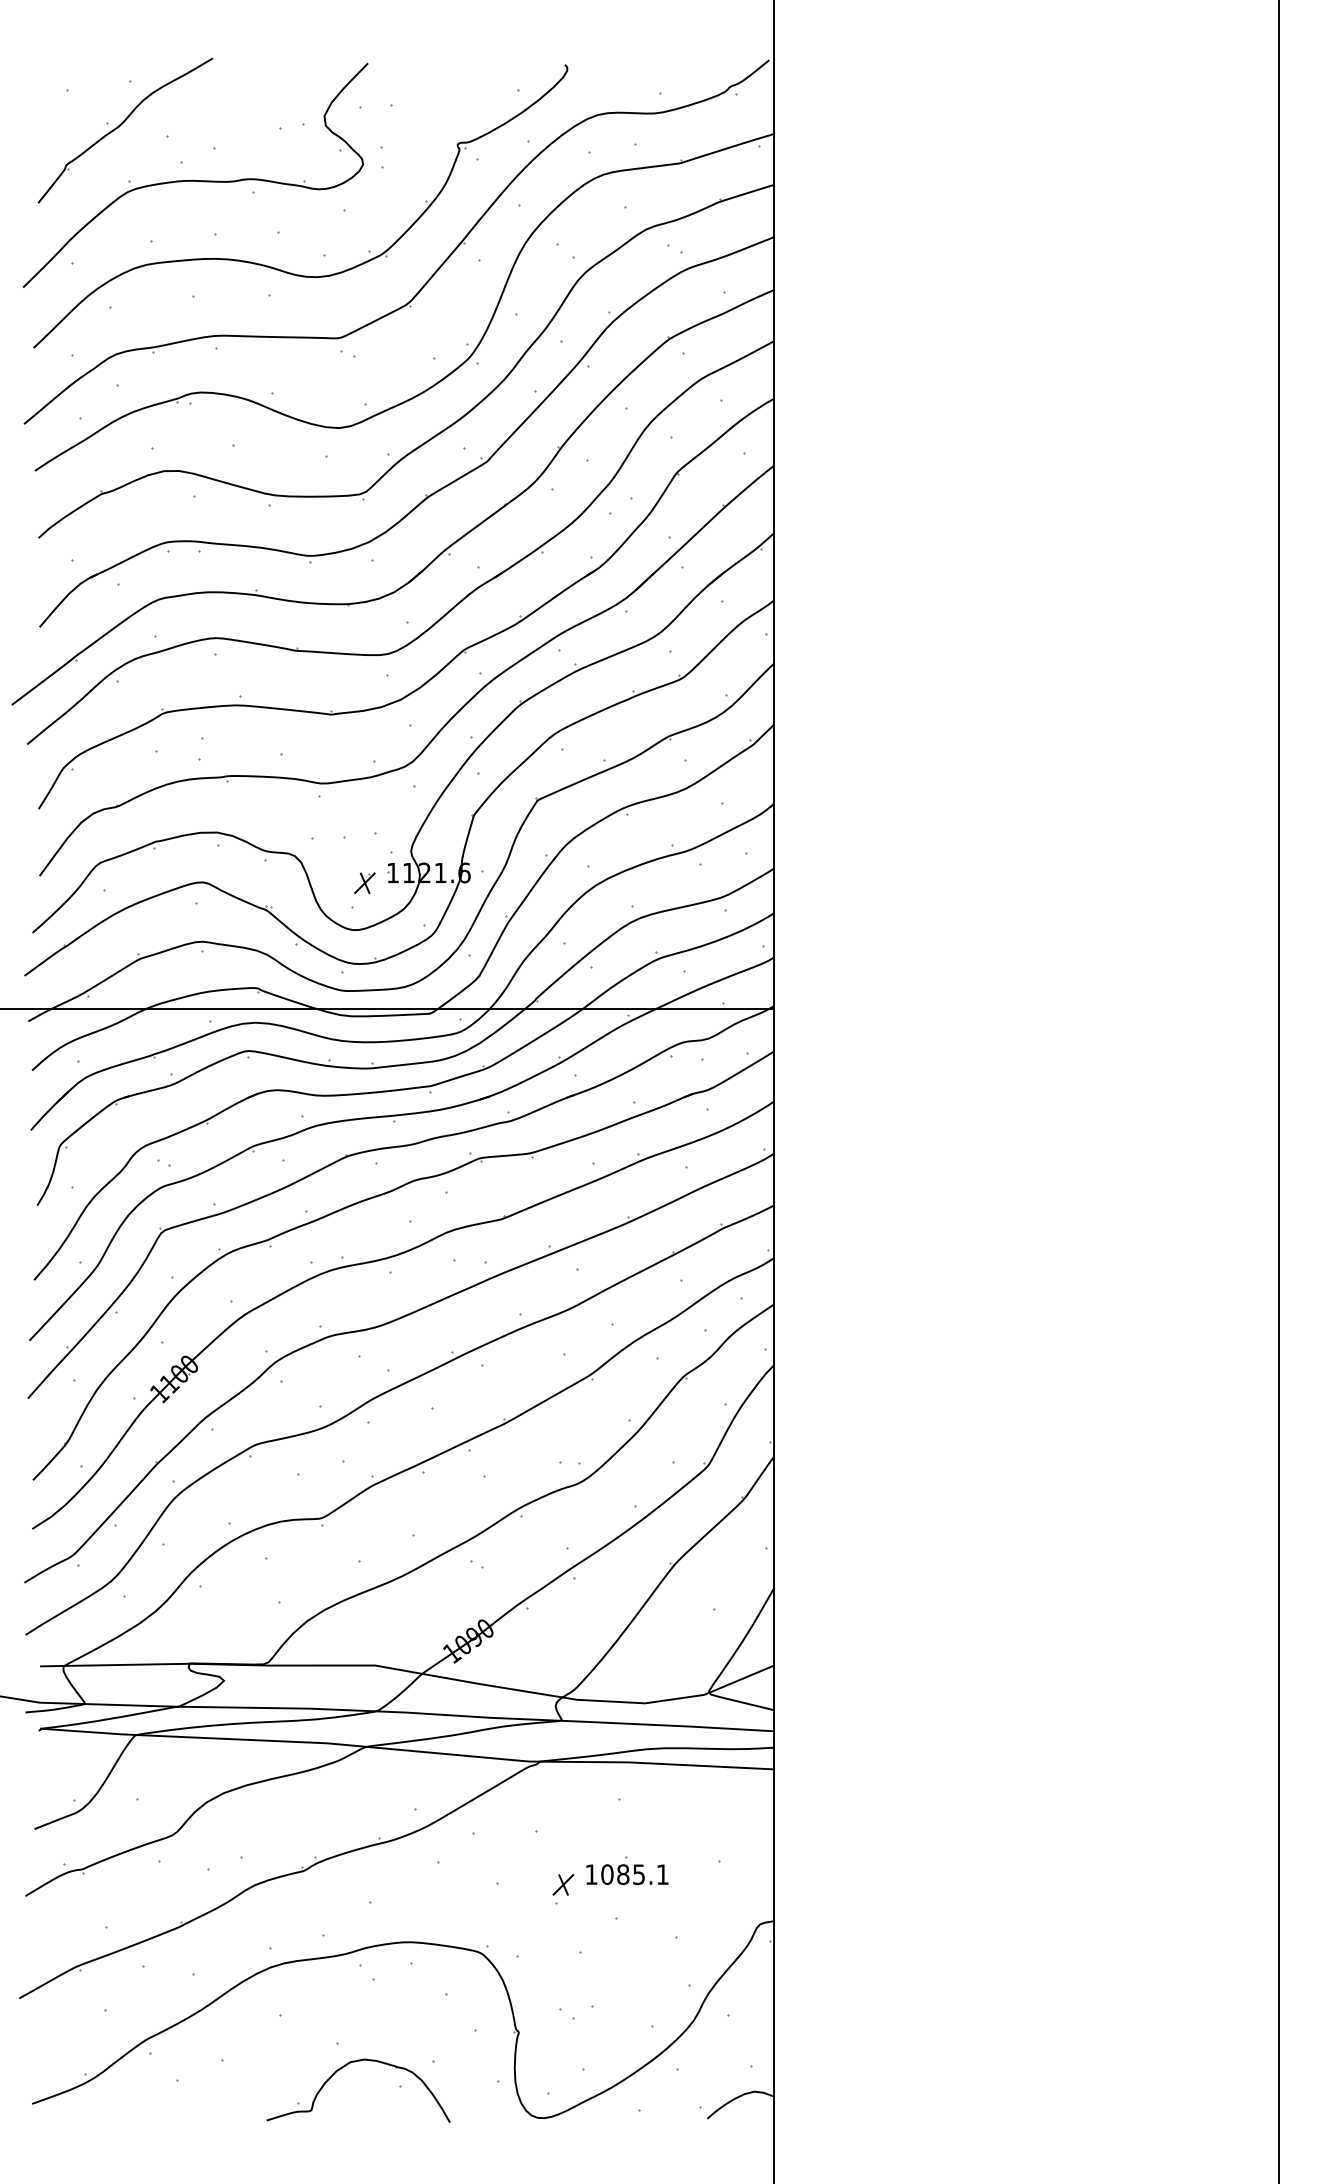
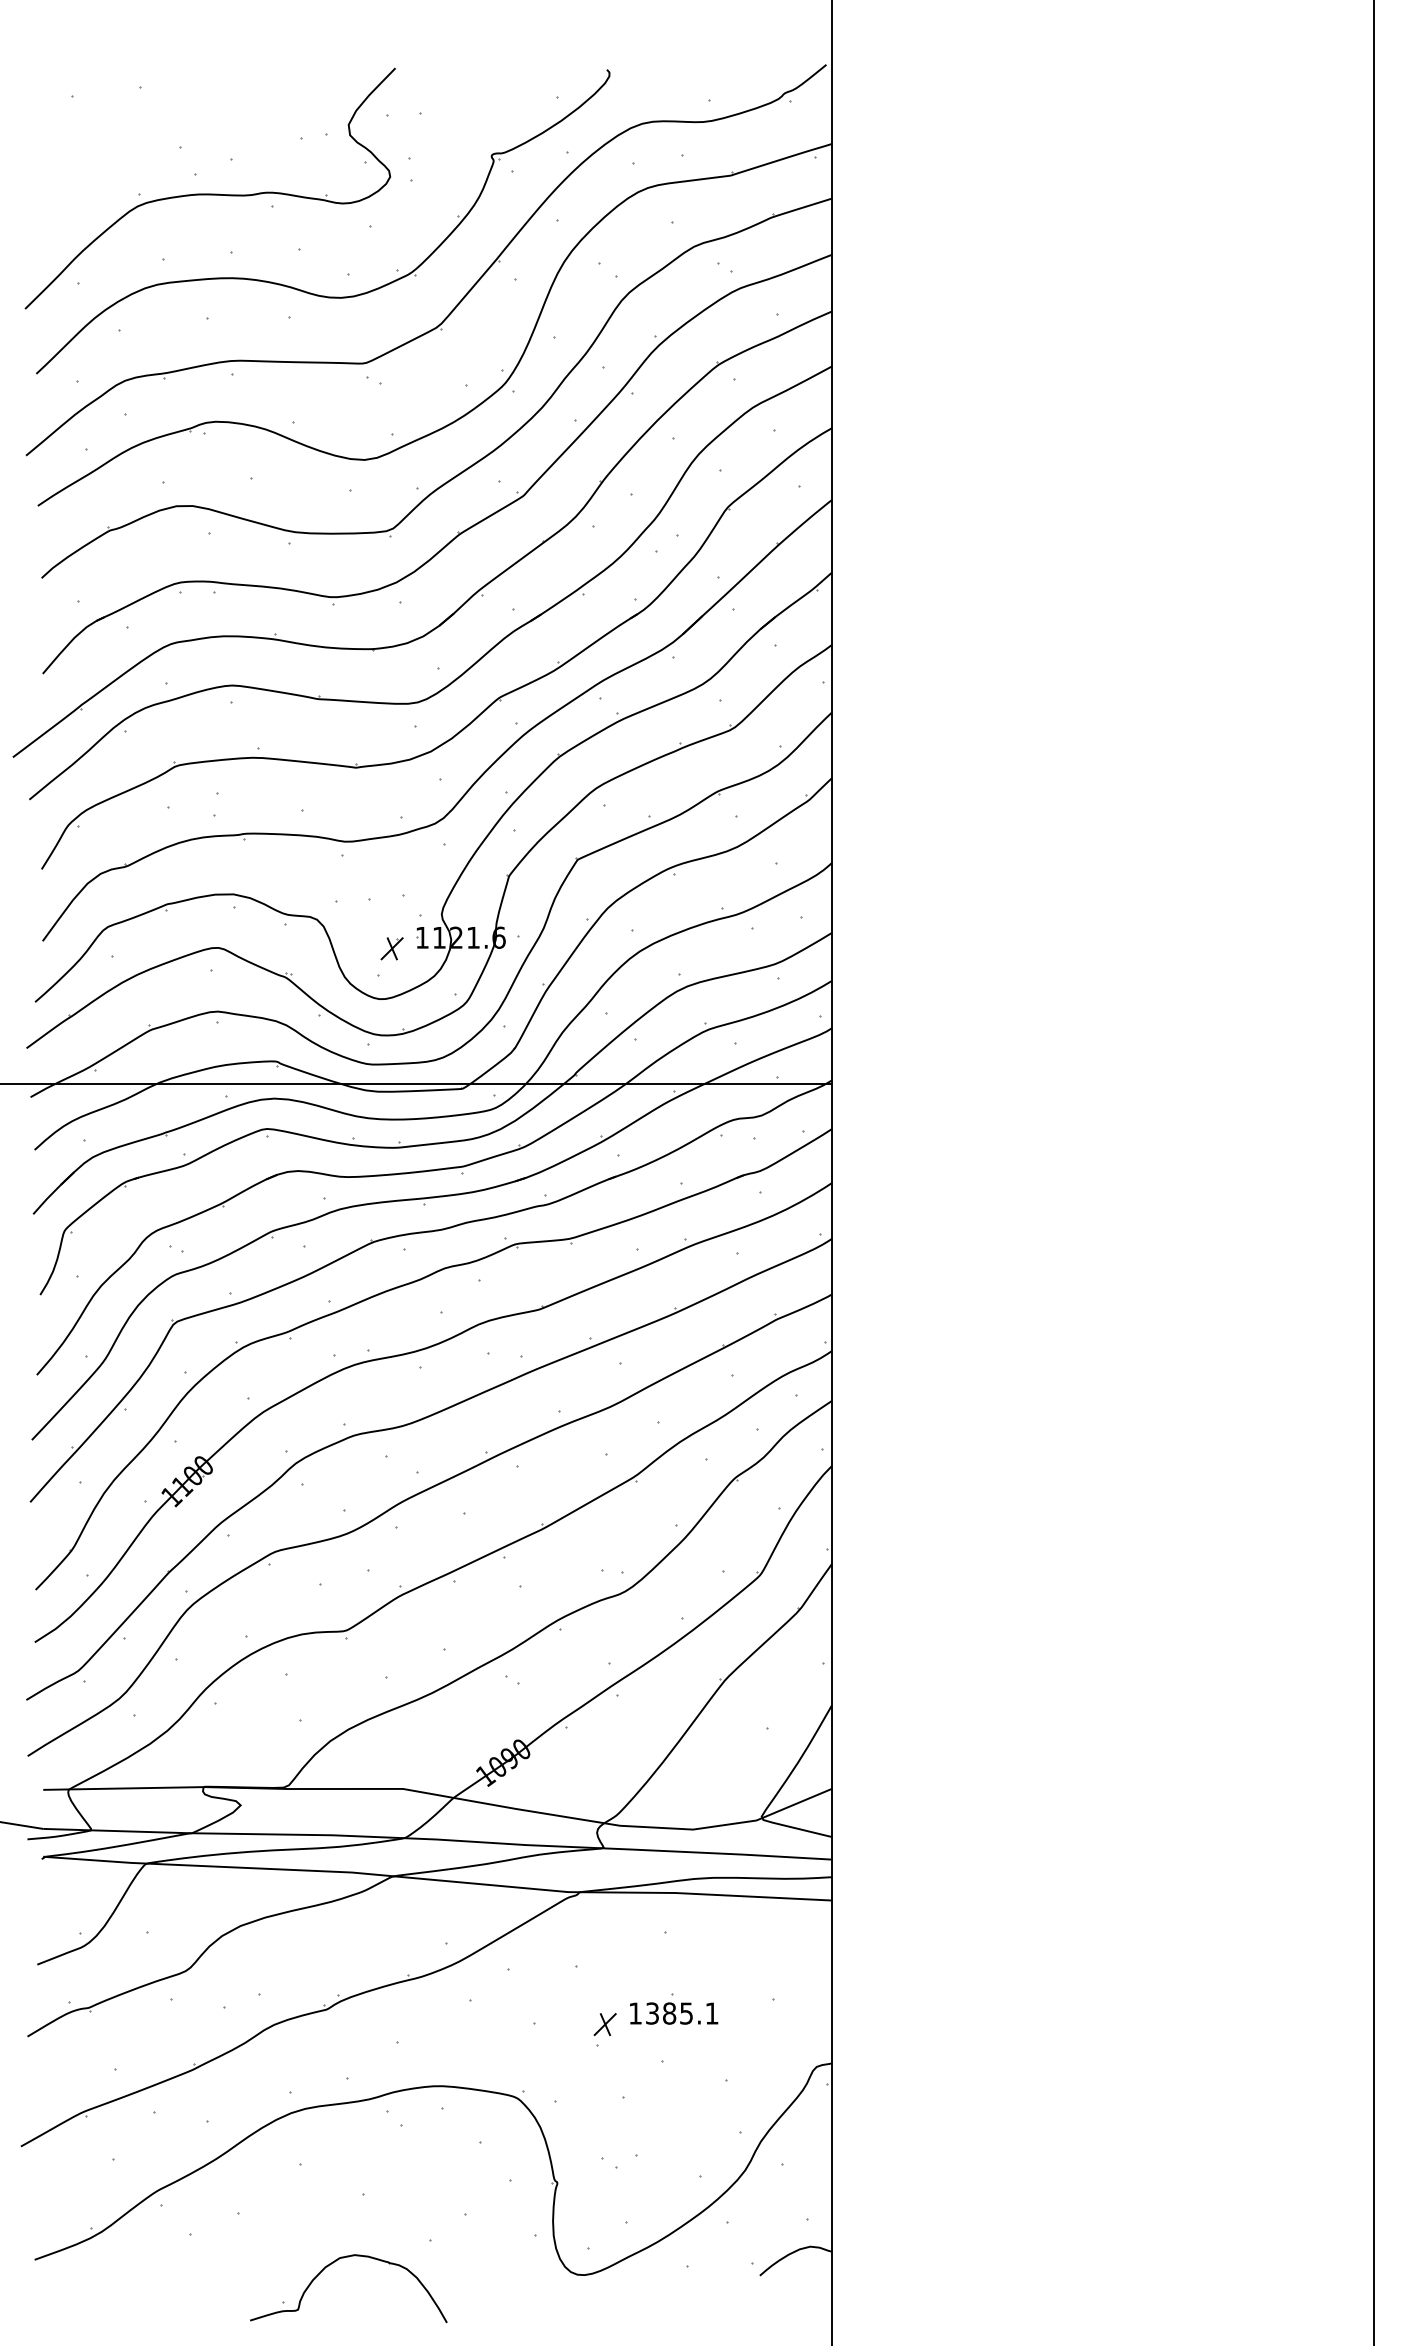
part: (121, 125) -> (130, 134), removed
text: (607, 1874) -> (652, 2013), 1085.1 -> 1385.1
part: (344, 2067) -> (333, 2263), moved

